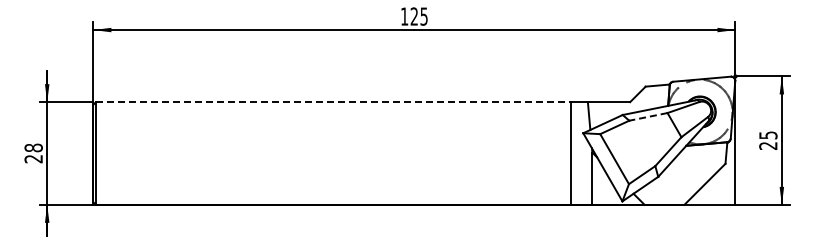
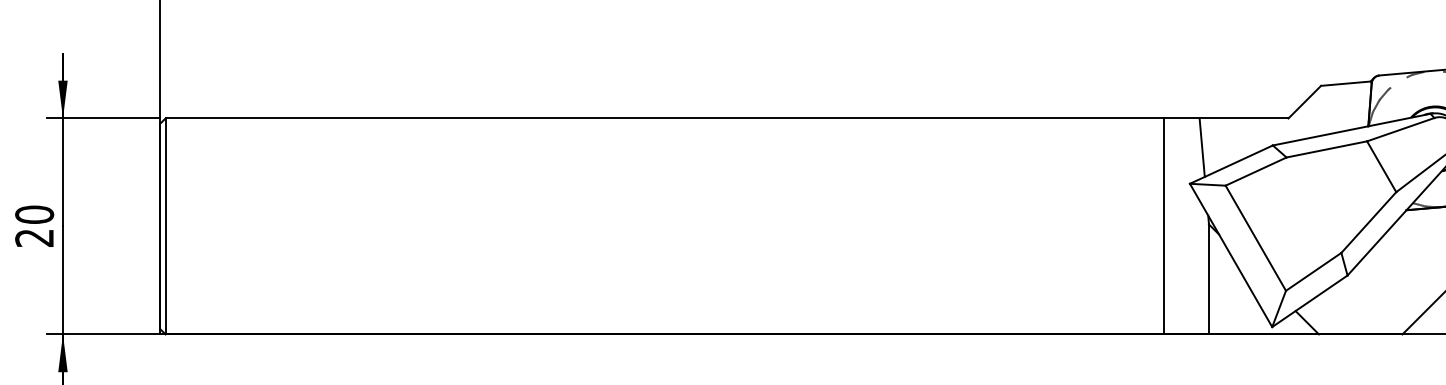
line: (333, 102) -> (664, 119), dashed -> solid
line: (648, 116) -> (1327, 148), dashed -> solid
text: (33, 147) -> (34, 213), 28 -> 20

